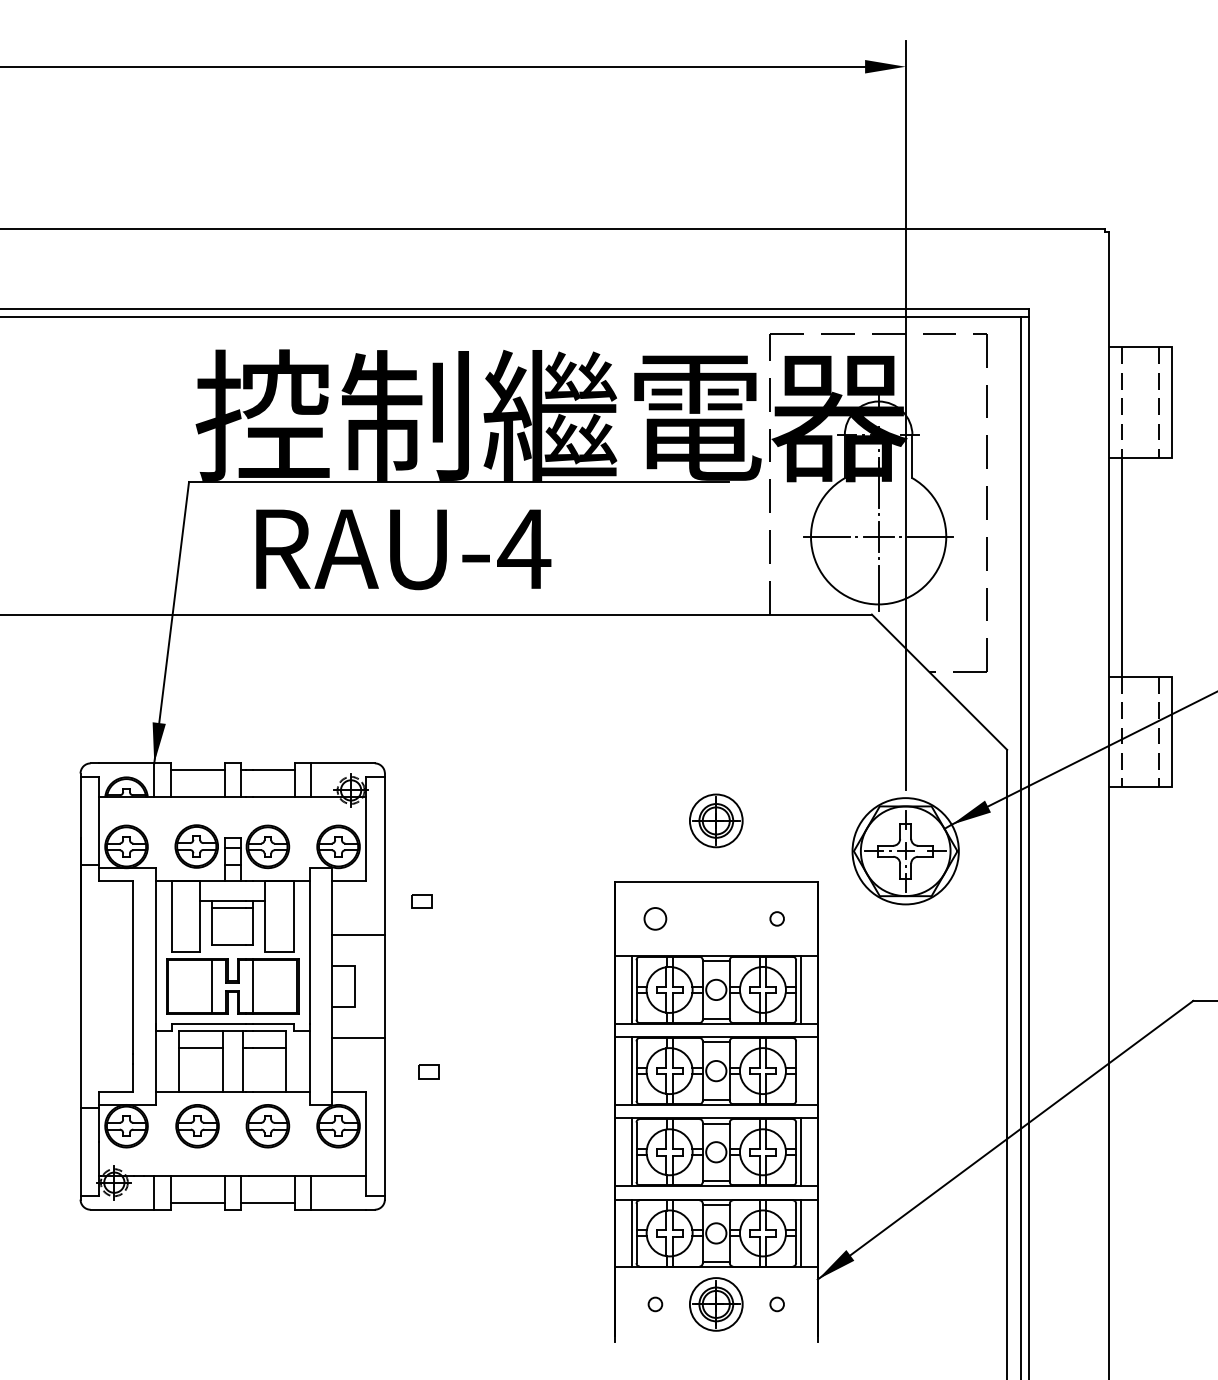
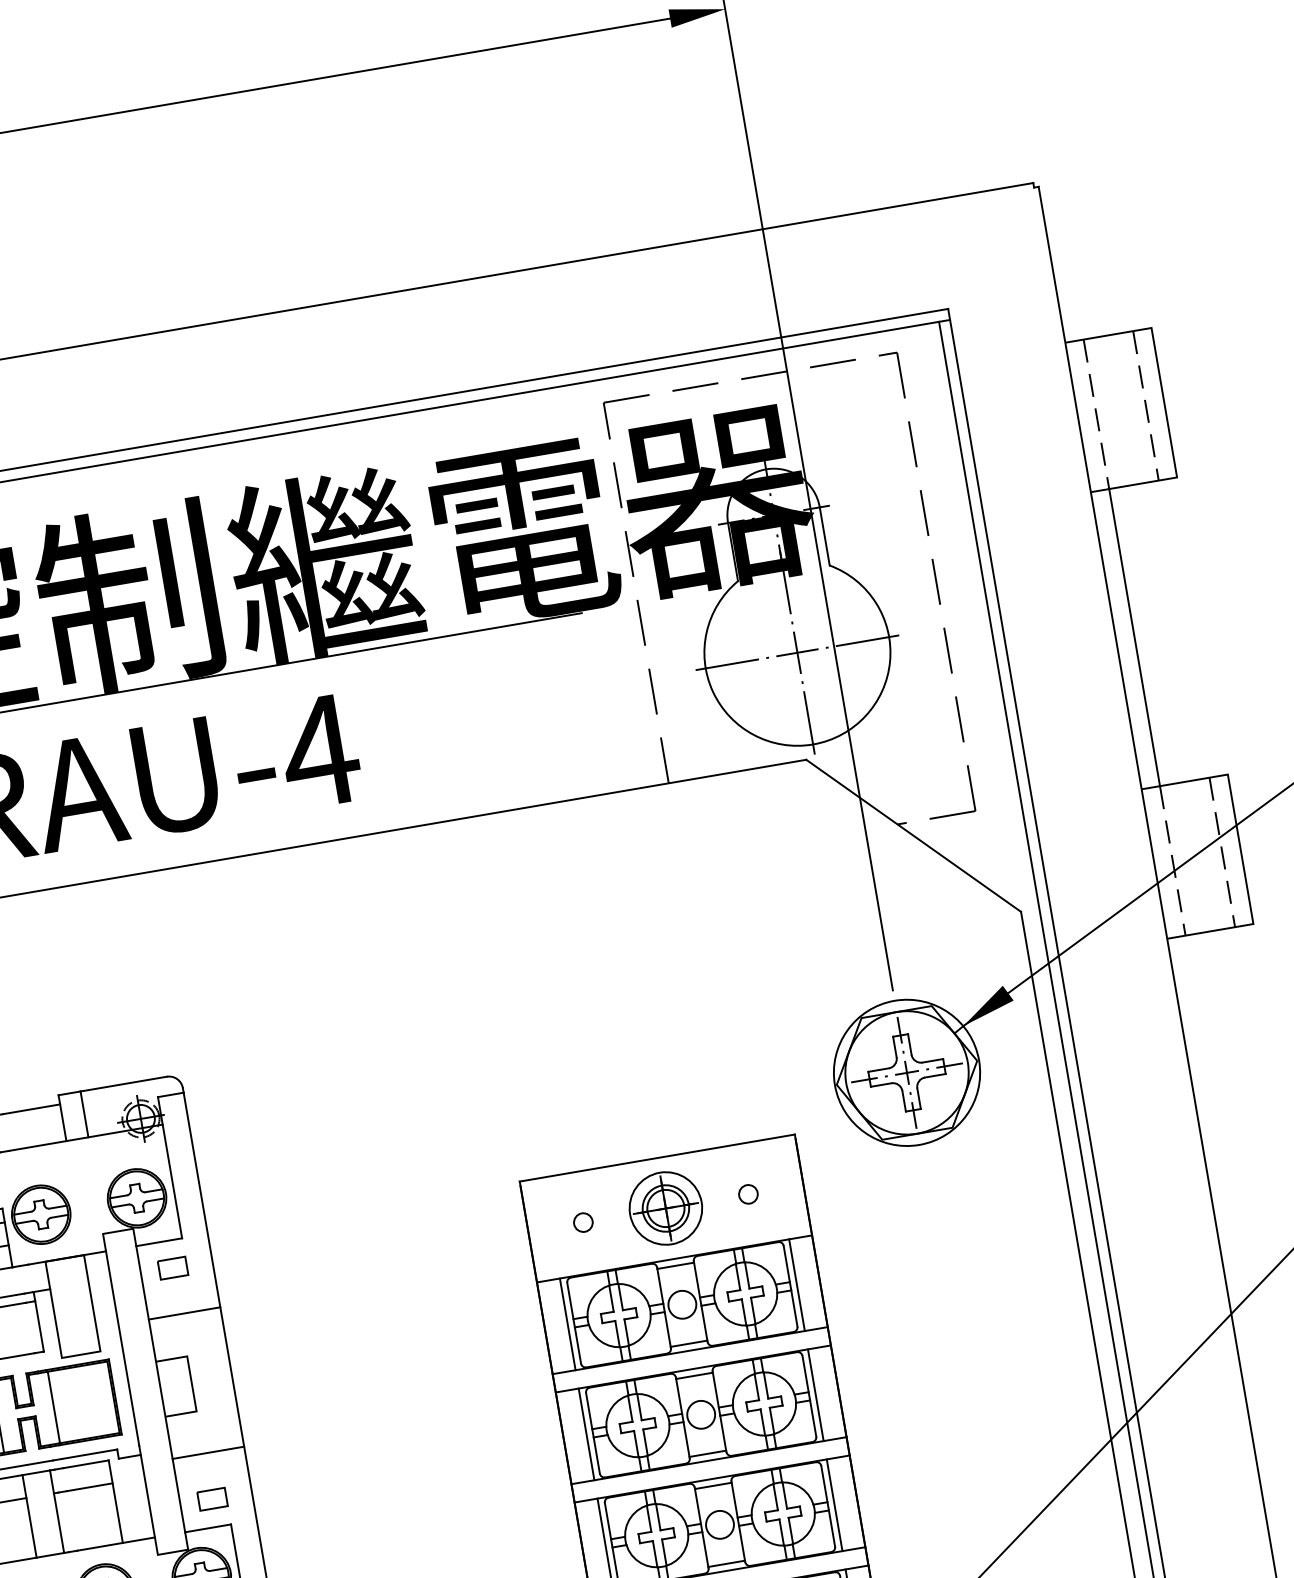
part: (716, 820) -> (666, 1207), moved
part: (421, 901) -> (172, 1268), moved
circle: (655, 918) -> (583, 1222), size x0.62
line: (800, 1070) -> (815, 1394), added
part: (428, 1071) -> (212, 1498), moved

